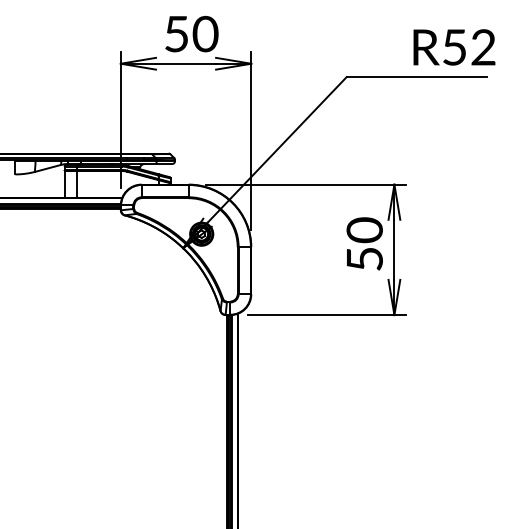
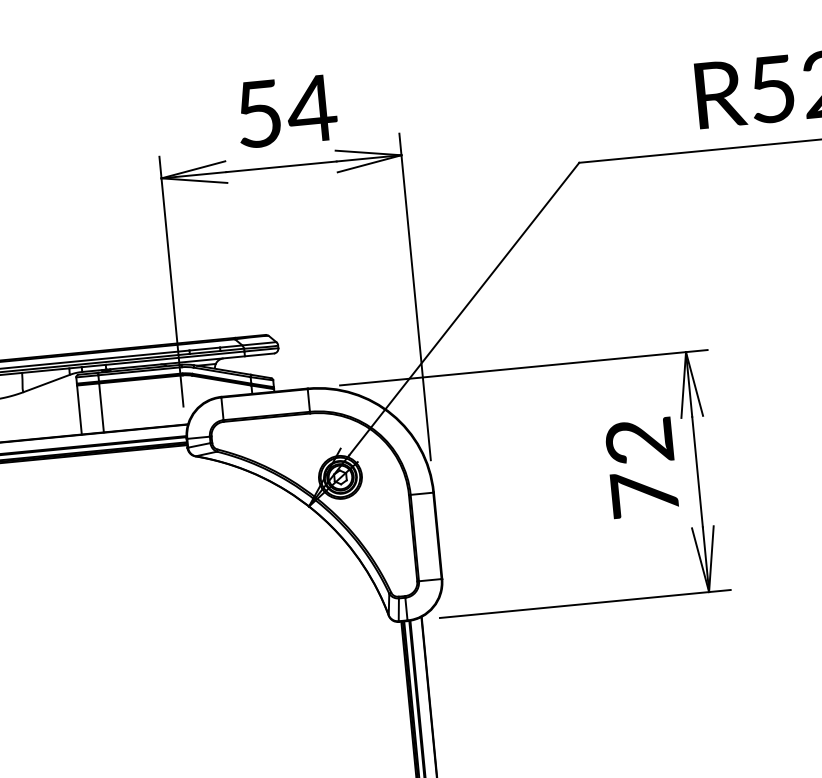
text: (204, 33) -> (310, 107), 50 -> 54
text: (364, 243) -> (641, 465), 50 -> 72

